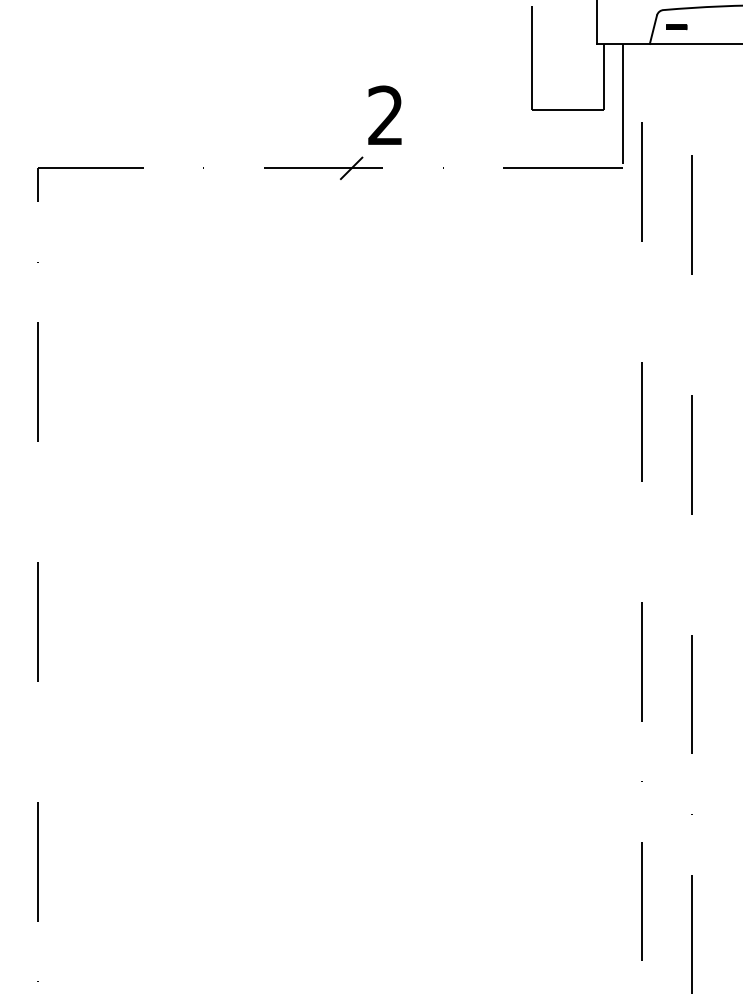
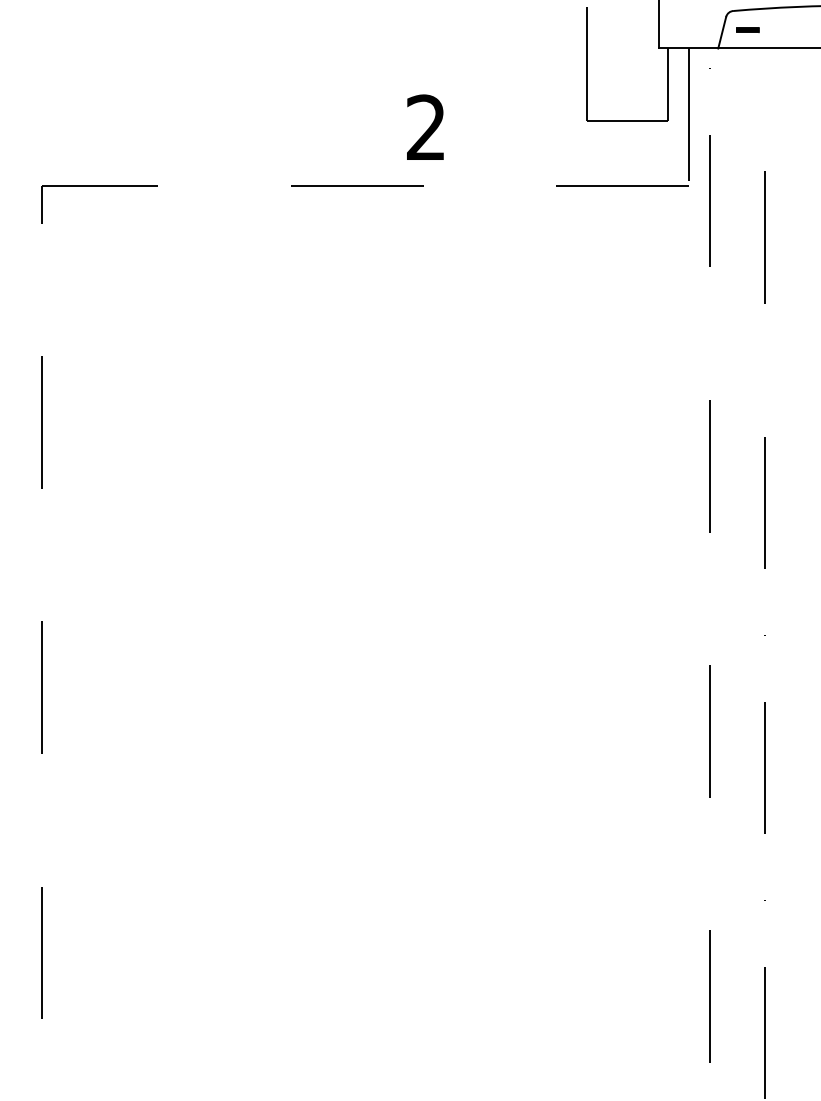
line: (351, 167) -> (388, 185), removed

